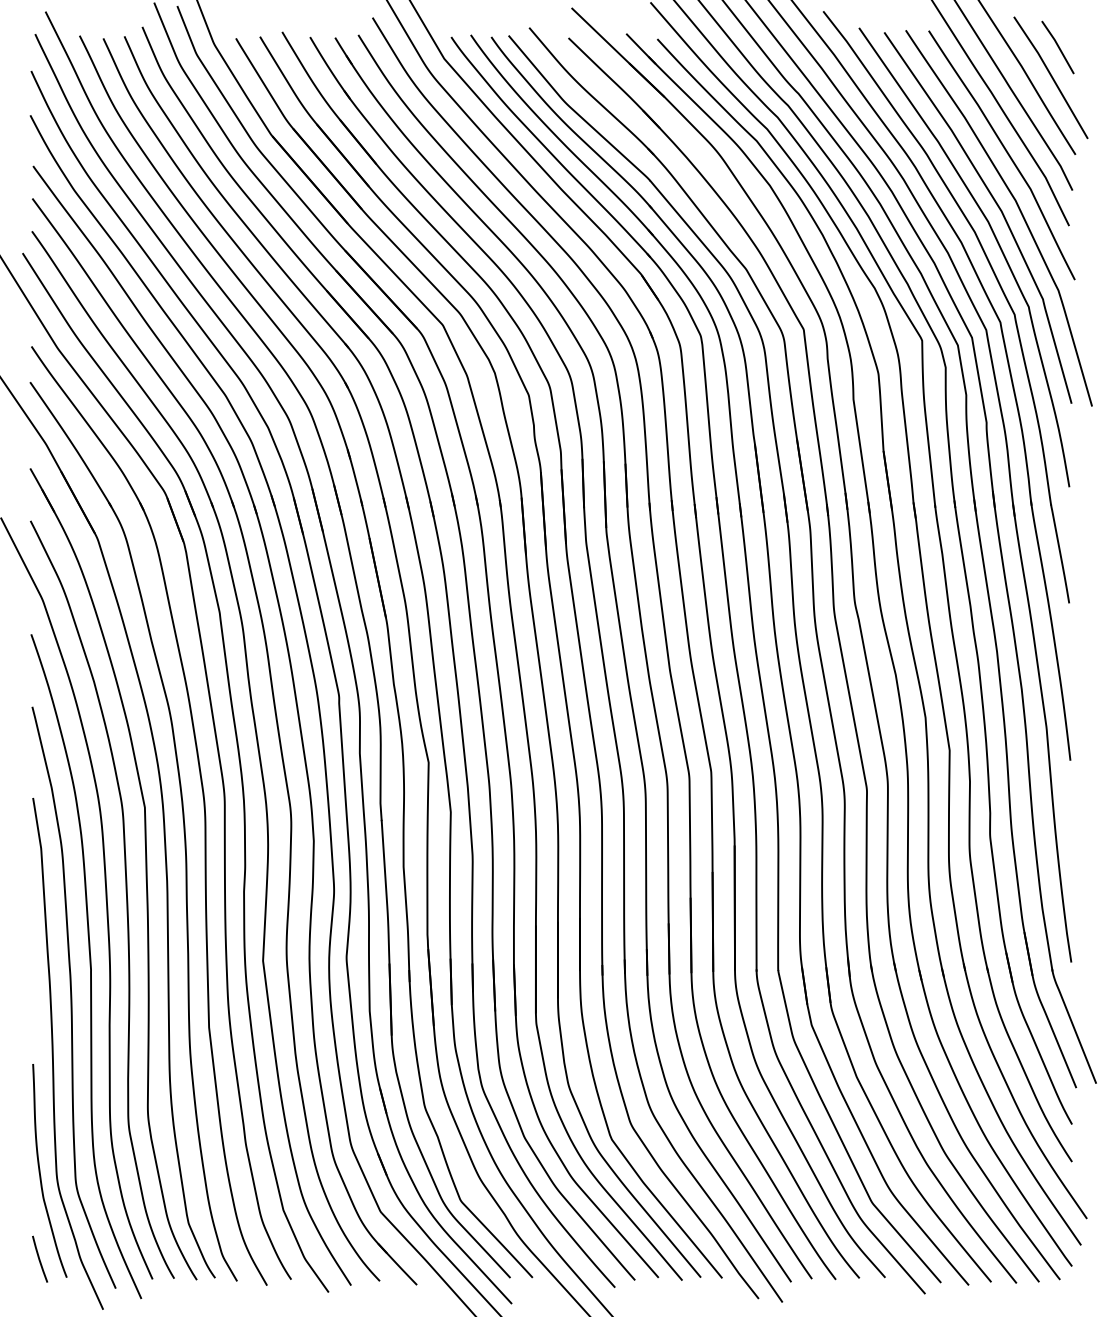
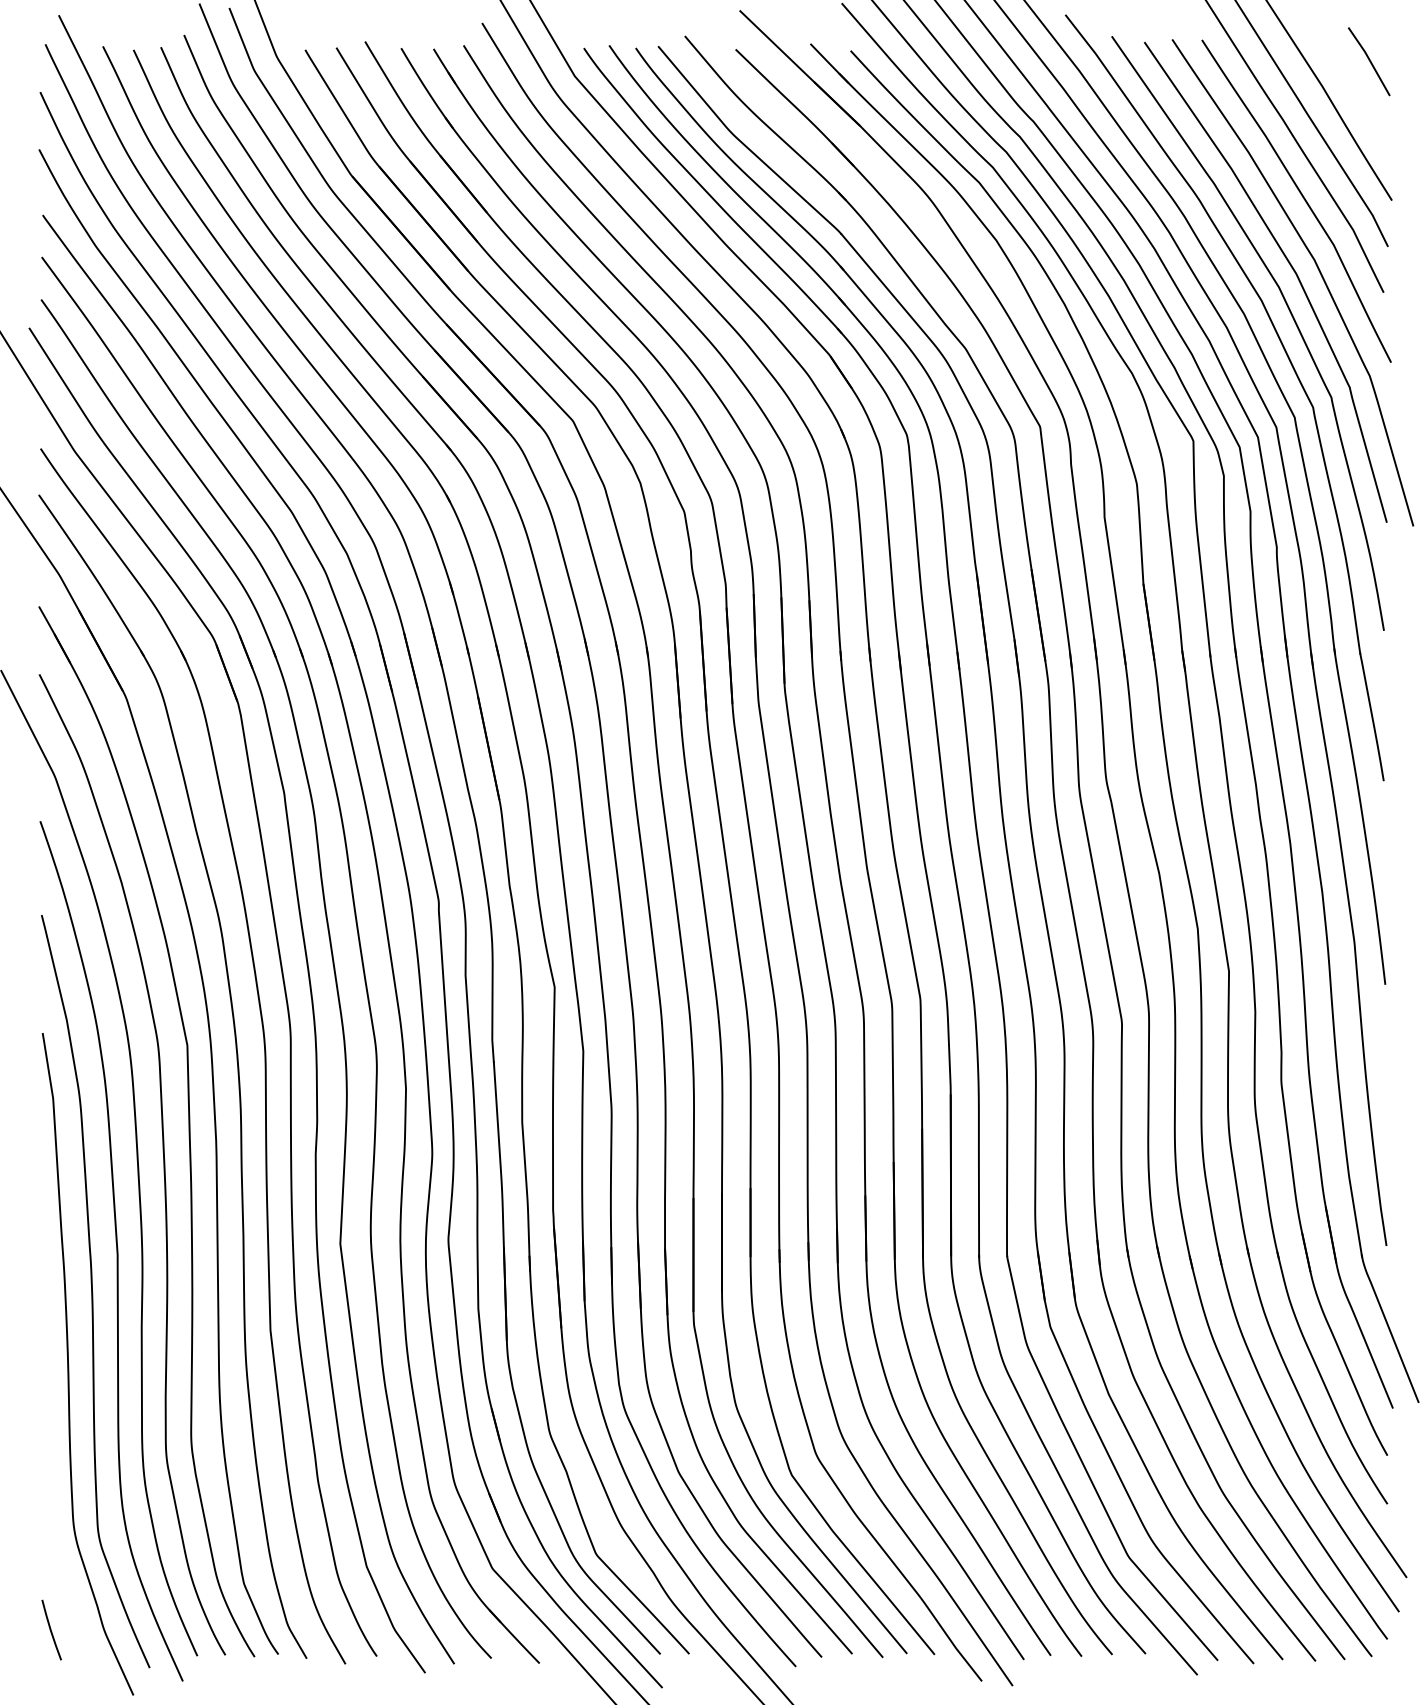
line: (1051, 77) -> (1360, 100), removed
curve: (40, 1172) -> (52, 1517), removed

